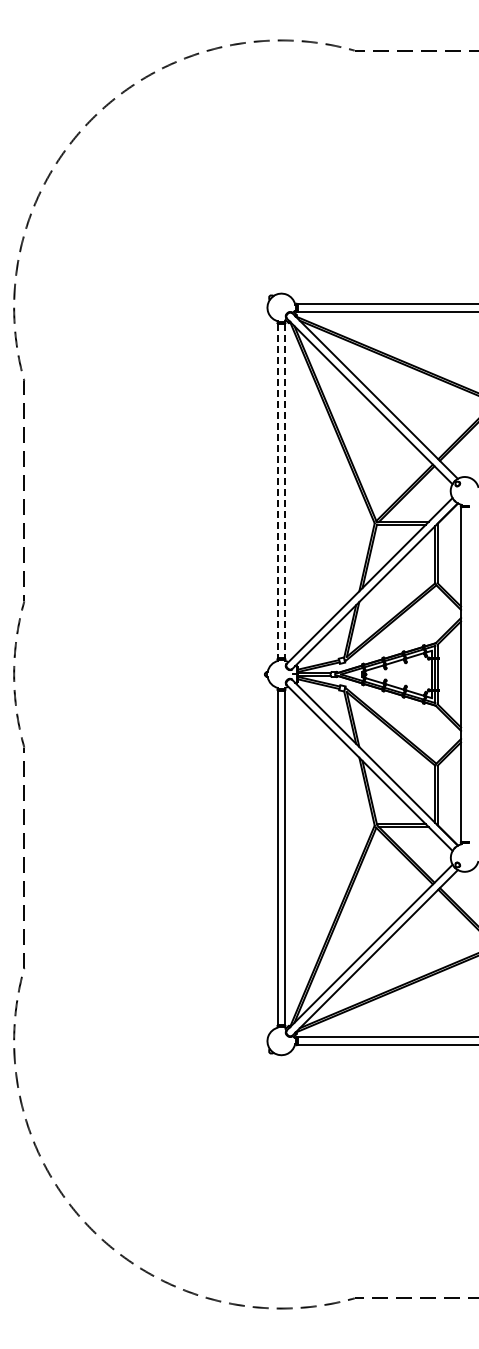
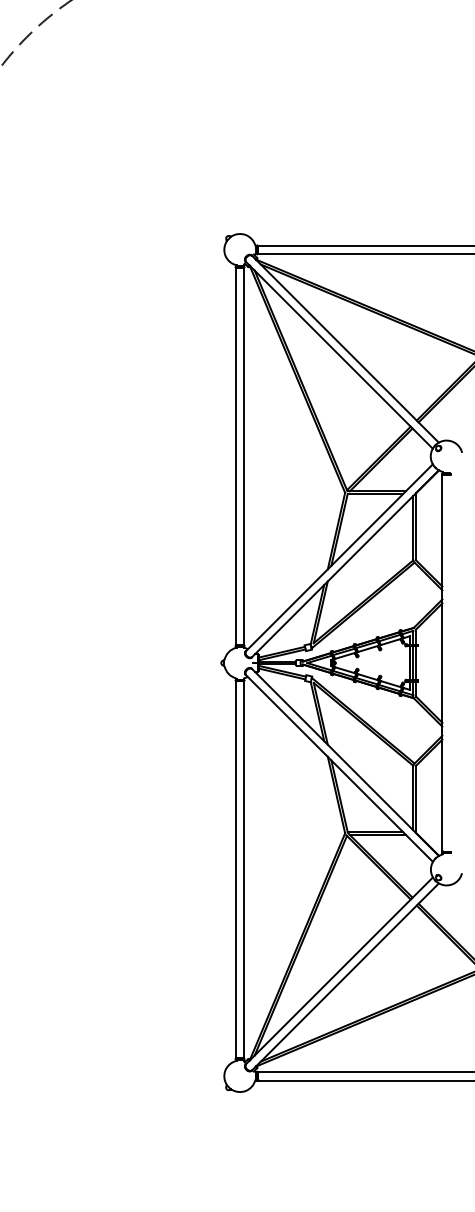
line: (277, 491) -> (235, 456), dashed -> solid
line: (285, 491) -> (244, 456), dashed -> solid

